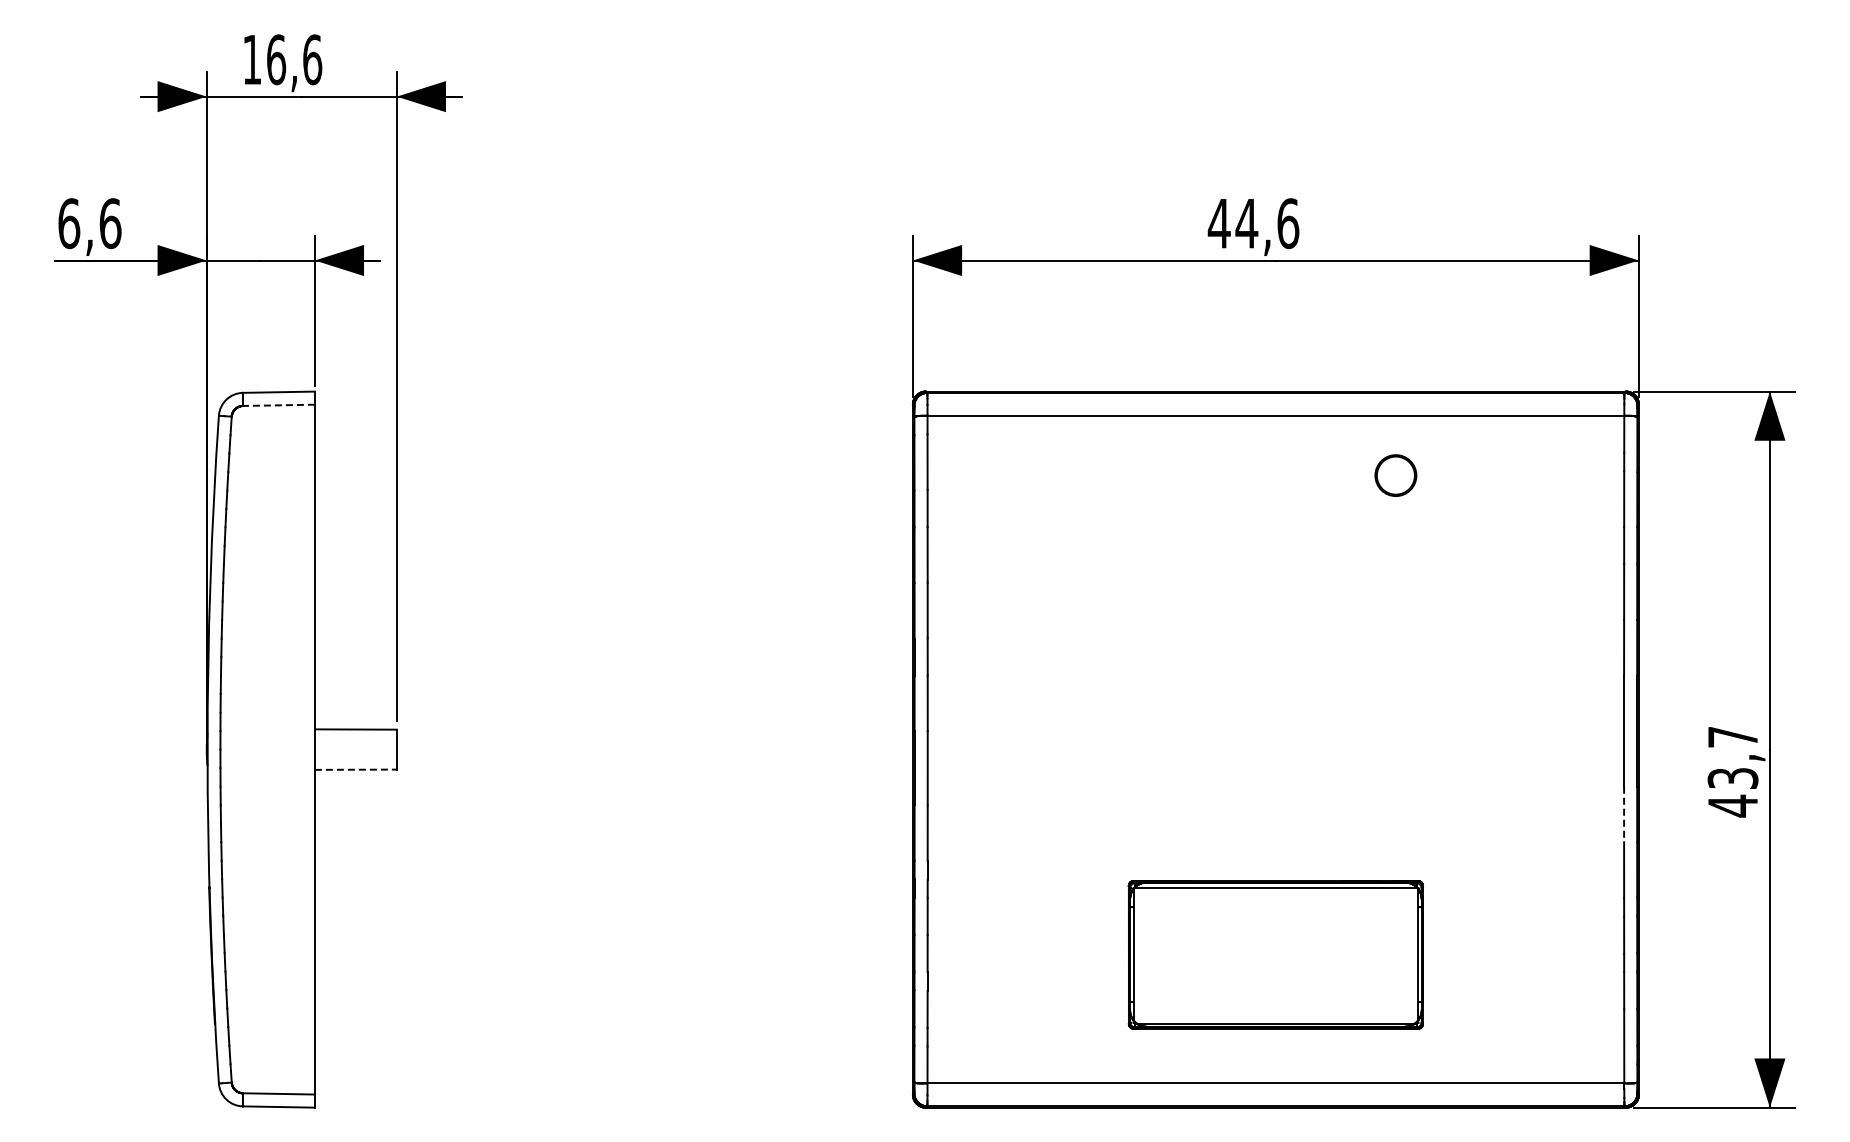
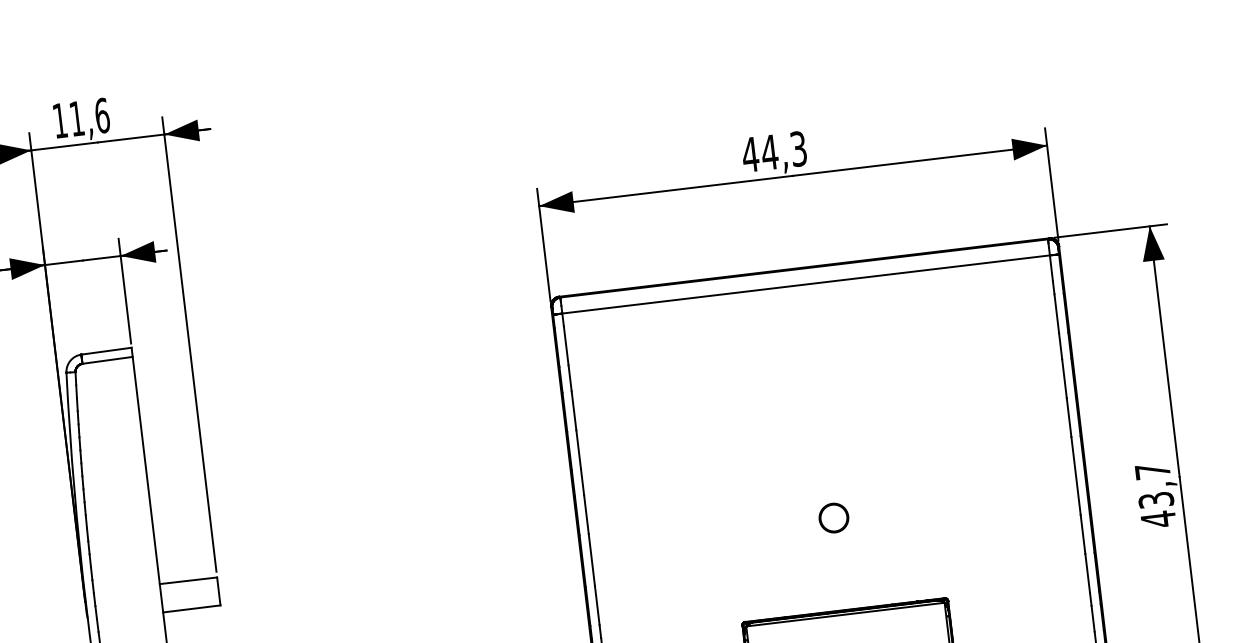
text: (276, 59) -> (77, 118), 16,6 -> 11,6
text: (1288, 223) -> (798, 148), 44,6 -> 44,3
line: (278, 405) -> (107, 360), dashed -> solid
part: (1395, 475) -> (833, 518), moved
line: (355, 769) -> (191, 608), dashed -> solid
line: (1624, 814) -> (1083, 534), dashed -> solid

